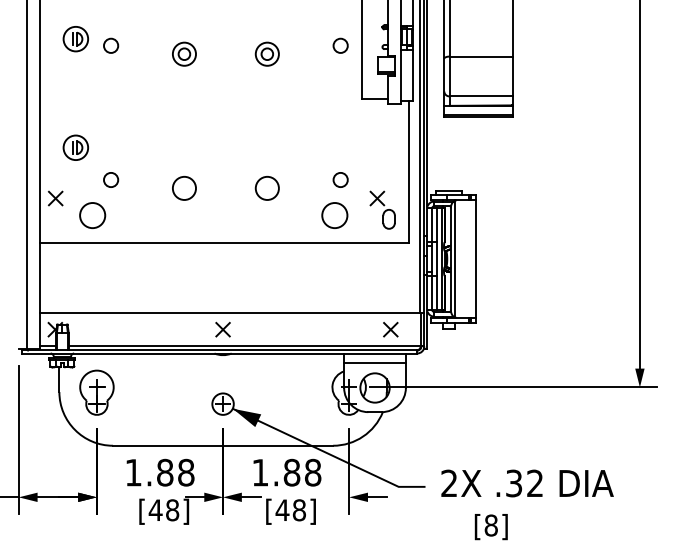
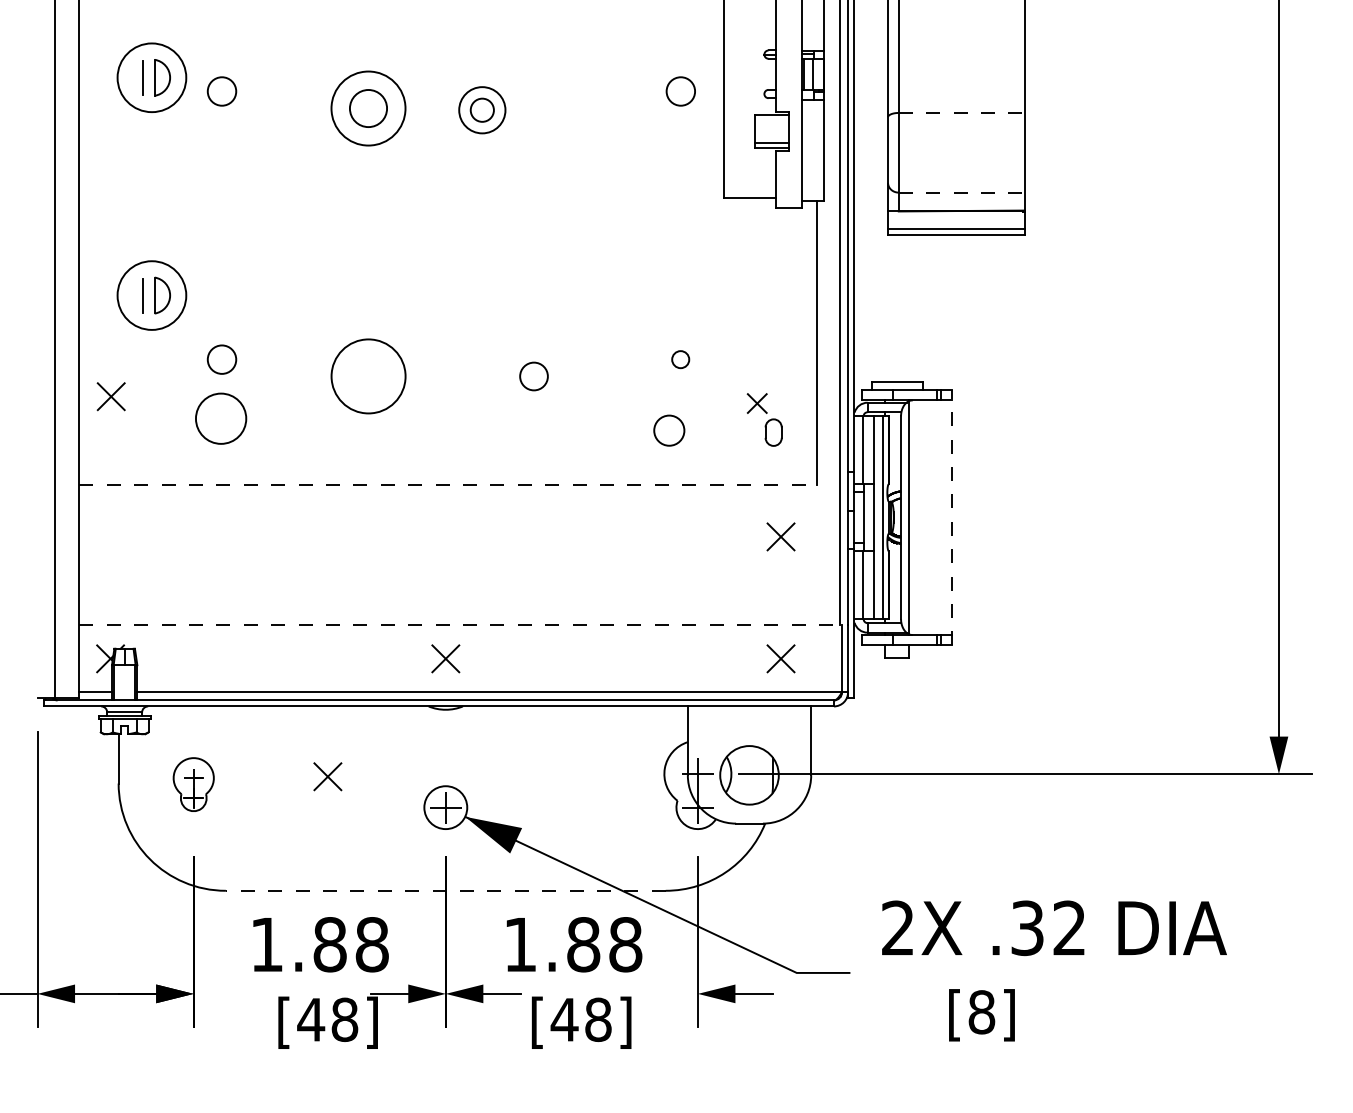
part: (75, 39) -> (150, 78), size x1.4
part: (184, 53) -> (368, 106), size x1.6
part: (266, 53) -> (480, 108), moved
line: (481, 56) -> (962, 112), solid -> dashed
line: (481, 96) -> (962, 192), solid -> dashed
part: (75, 147) -> (150, 294), size x1.4
circle: (340, 179) -> (680, 358), size x0.6
circle: (184, 187) -> (368, 374), size x1.6
circle: (266, 188) -> (532, 376), size x0.6
part: (382, 209) -> (764, 418), size x0.7
circle: (92, 215) -> (220, 418), moved
circle: (334, 215) -> (668, 430), size x0.6
line: (224, 242) -> (448, 484), solid -> dashed
line: (476, 259) -> (952, 518), solid -> dashed
part: (390, 268) -> (780, 536), added
line: (232, 312) -> (464, 624), solid -> dashed
line: (374, 362) -> (748, 724), removed
part: (163, 388) -> (326, 776), added
part: (96, 392) -> (192, 784), size x0.6
line: (222, 445) -> (444, 890), solid -> dashed
text: (527, 504) -> (1054, 970), moved

